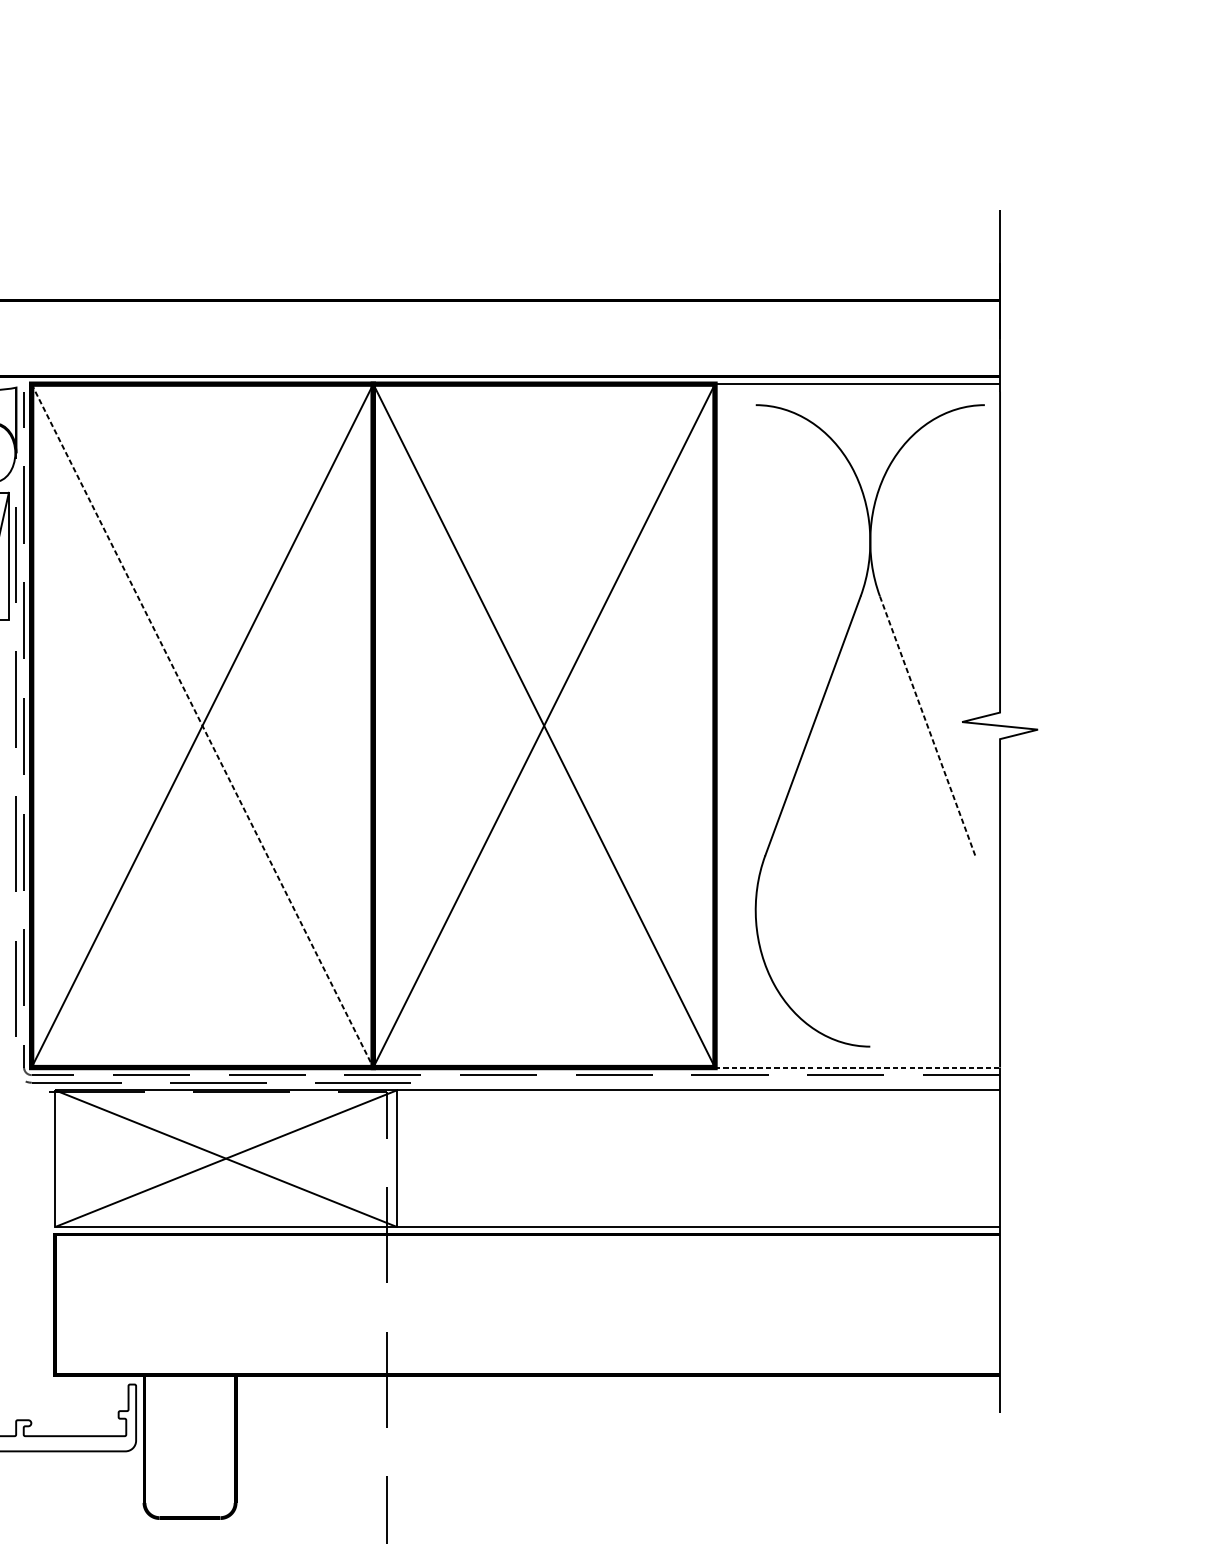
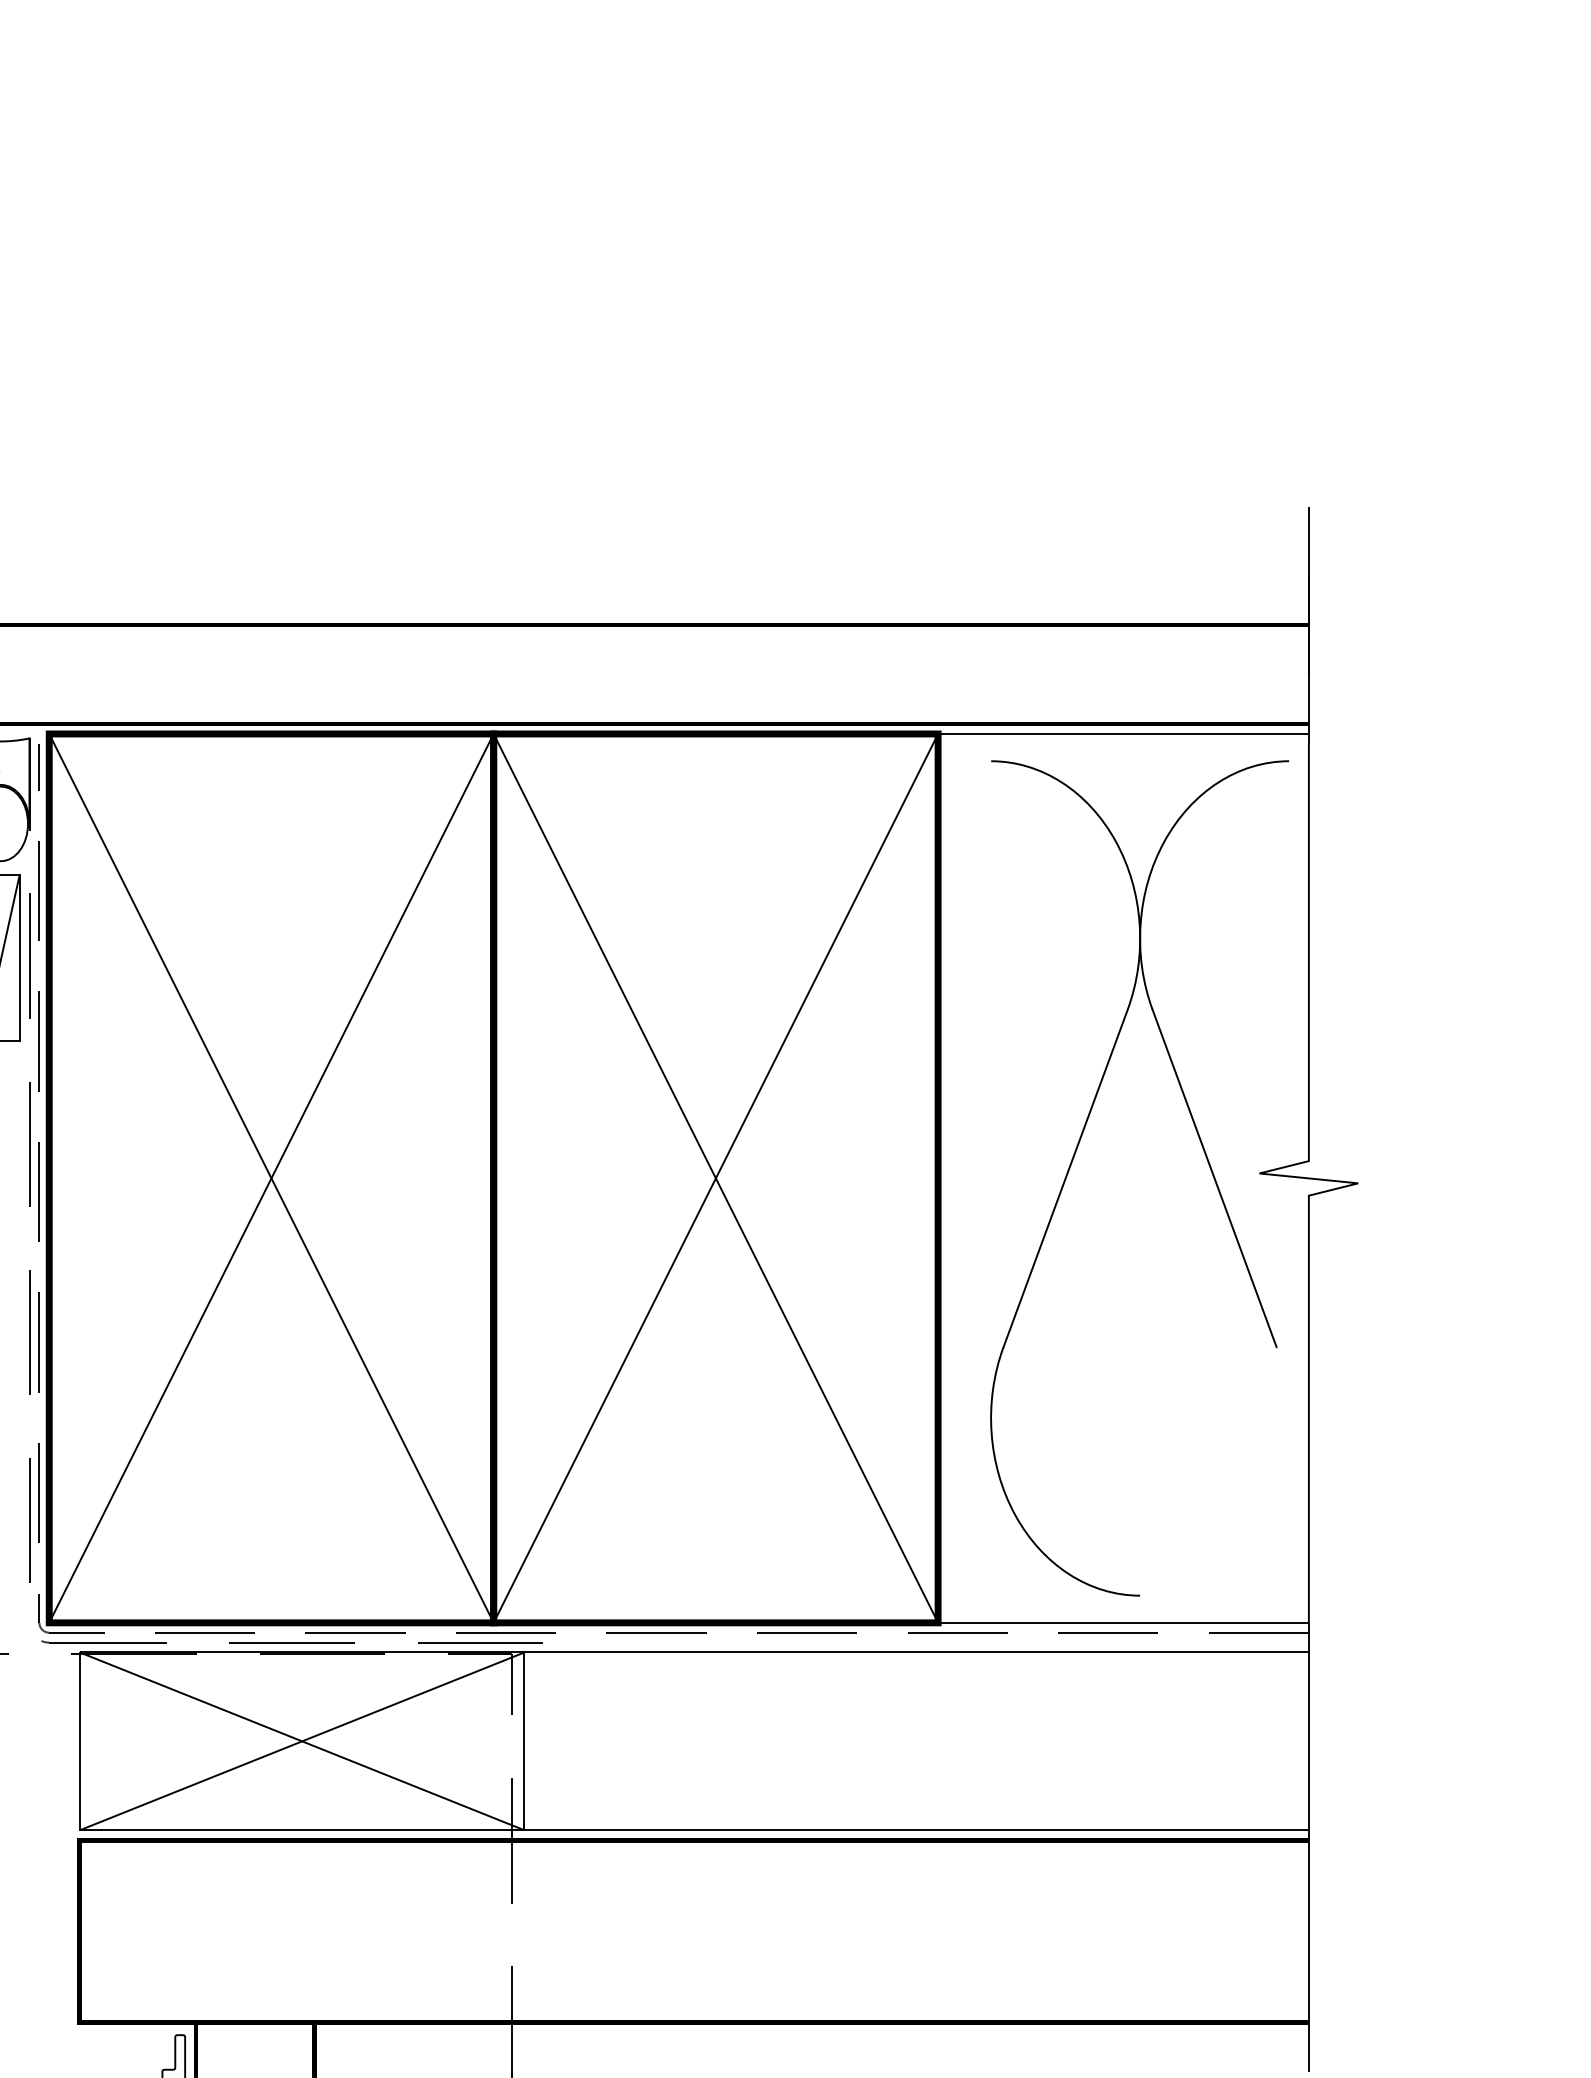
line: (202, 725) -> (271, 1178), dashed -> solid
line: (927, 725) -> (1214, 1178), dashed -> solid
line: (858, 1067) -> (1124, 1622), dashed -> solid

